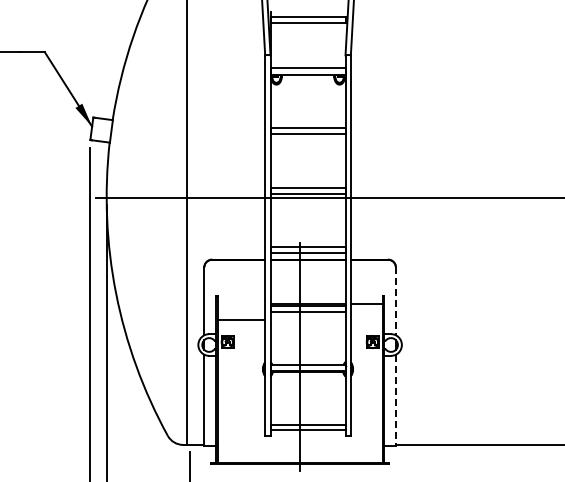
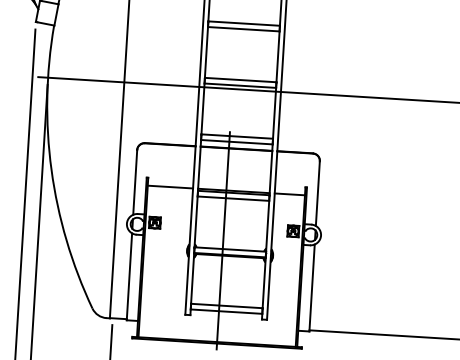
line: (395, 301) -> (317, 193), dashed -> solid
line: (241, 319) -> (170, 186), moved
line: (395, 400) -> (311, 288), dashed -> solid

